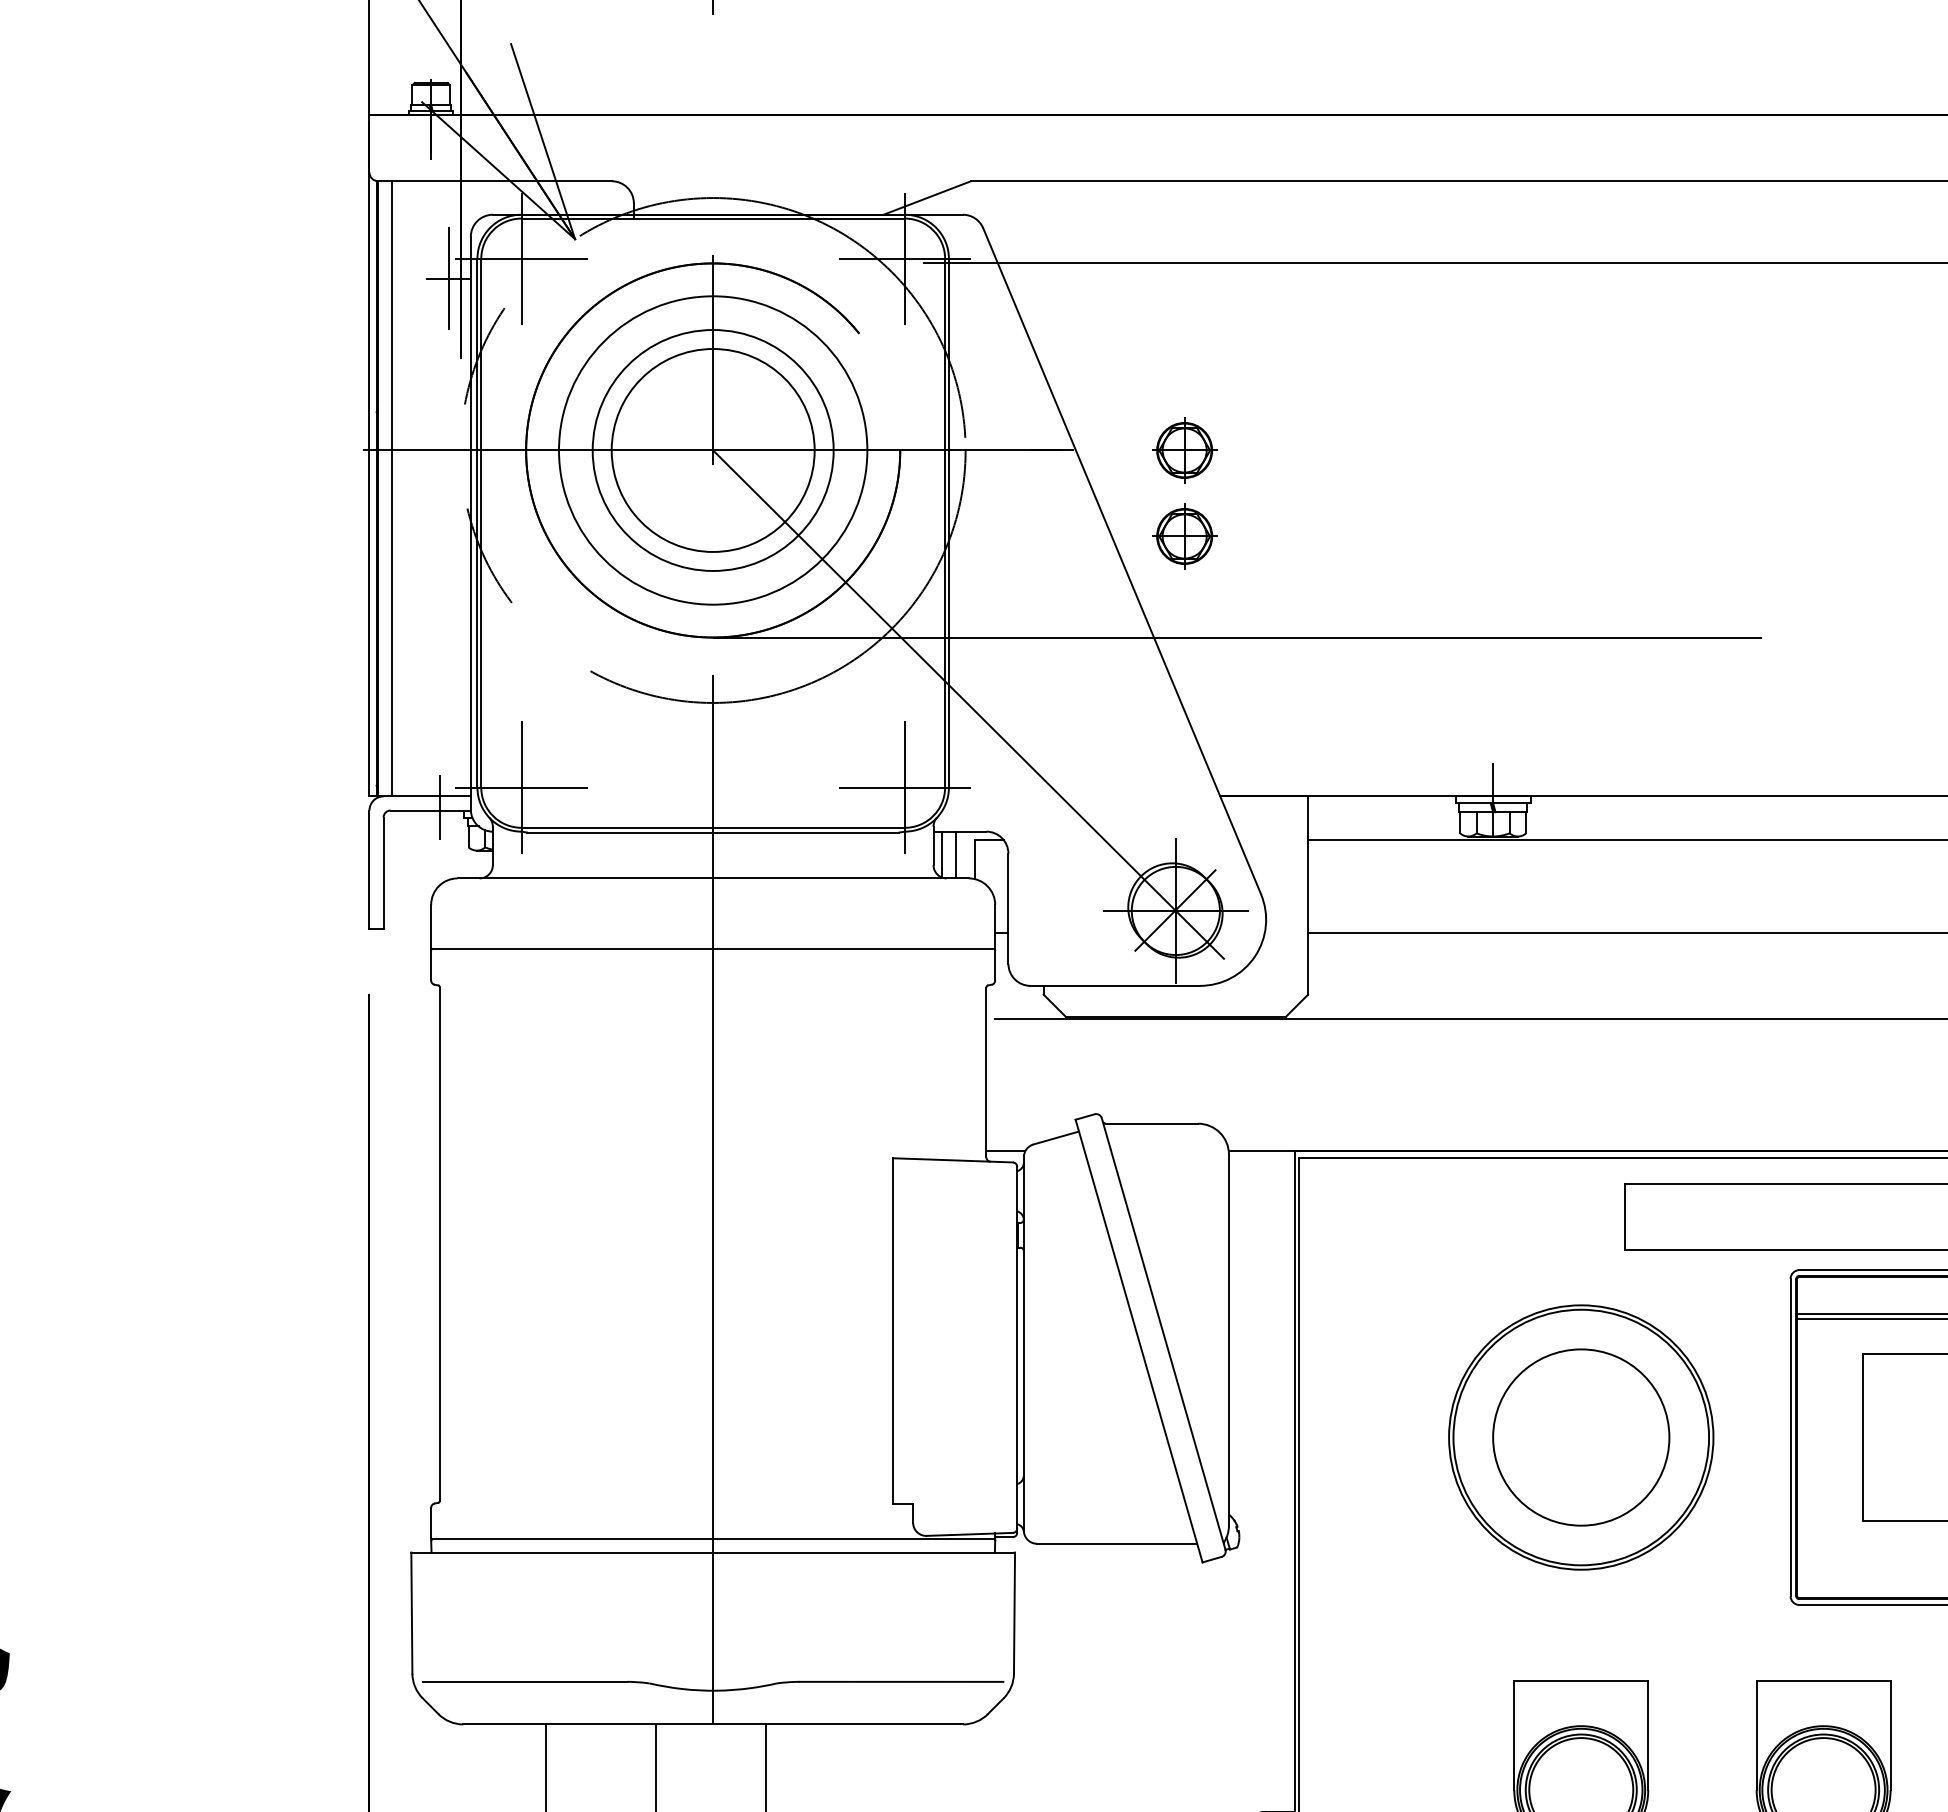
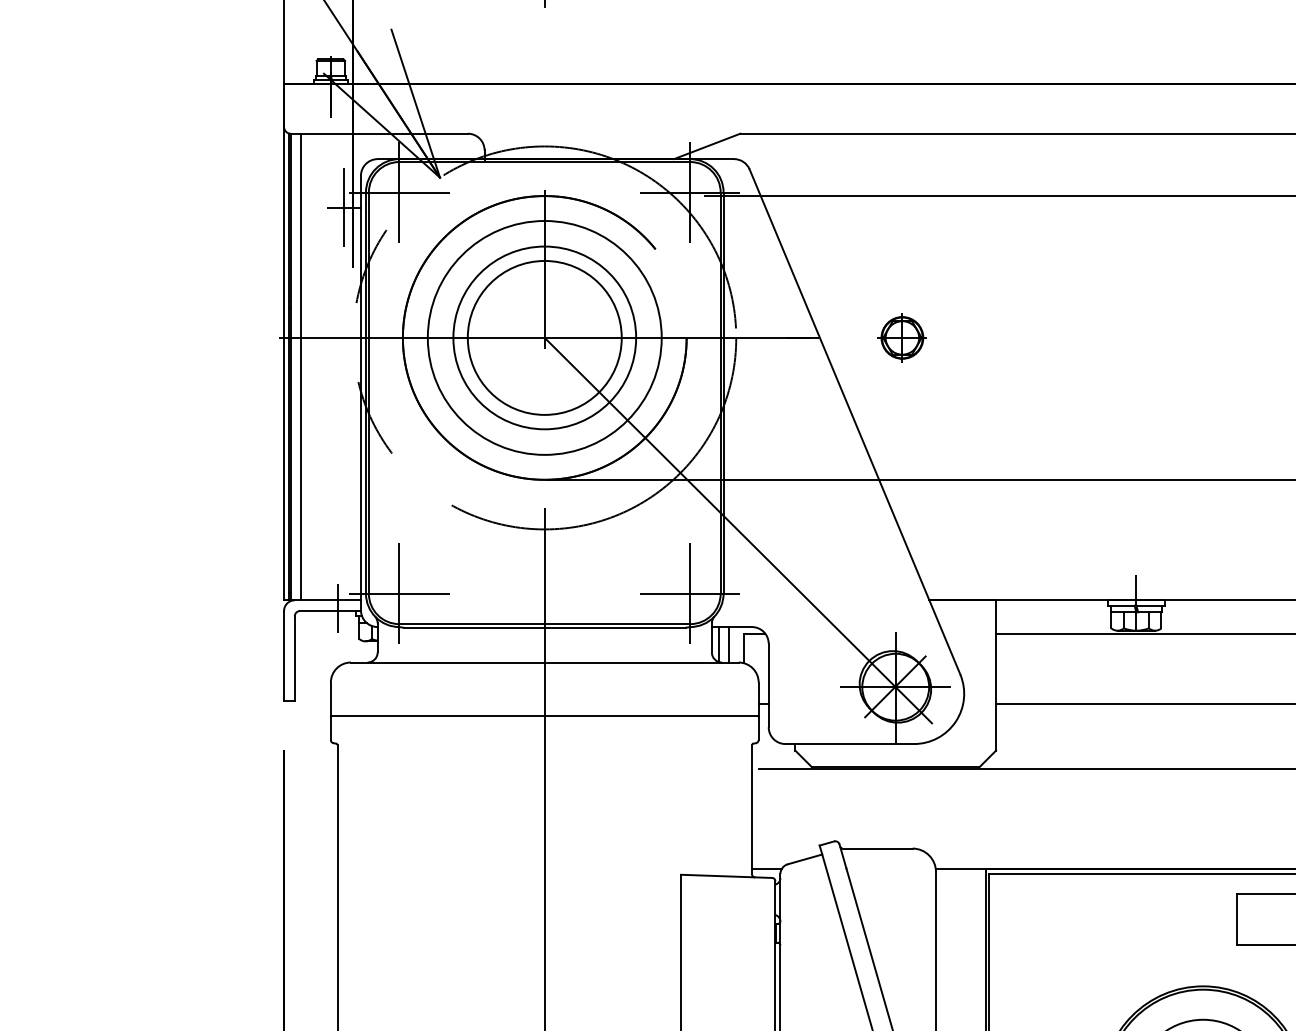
part: (1184, 536) -> (902, 403), removed

